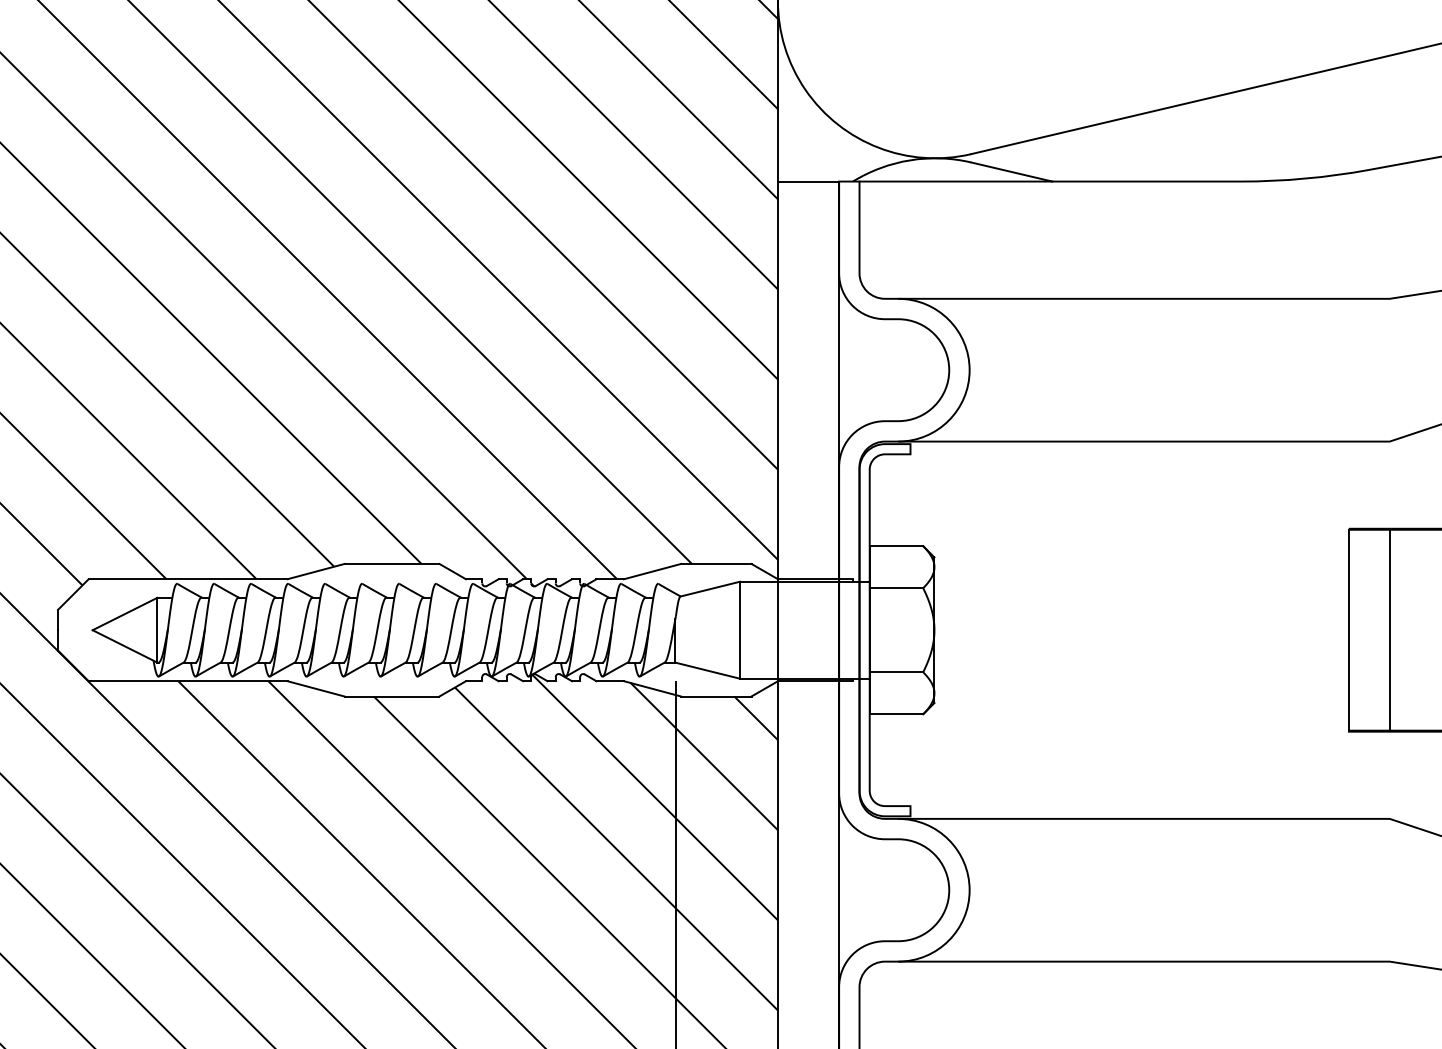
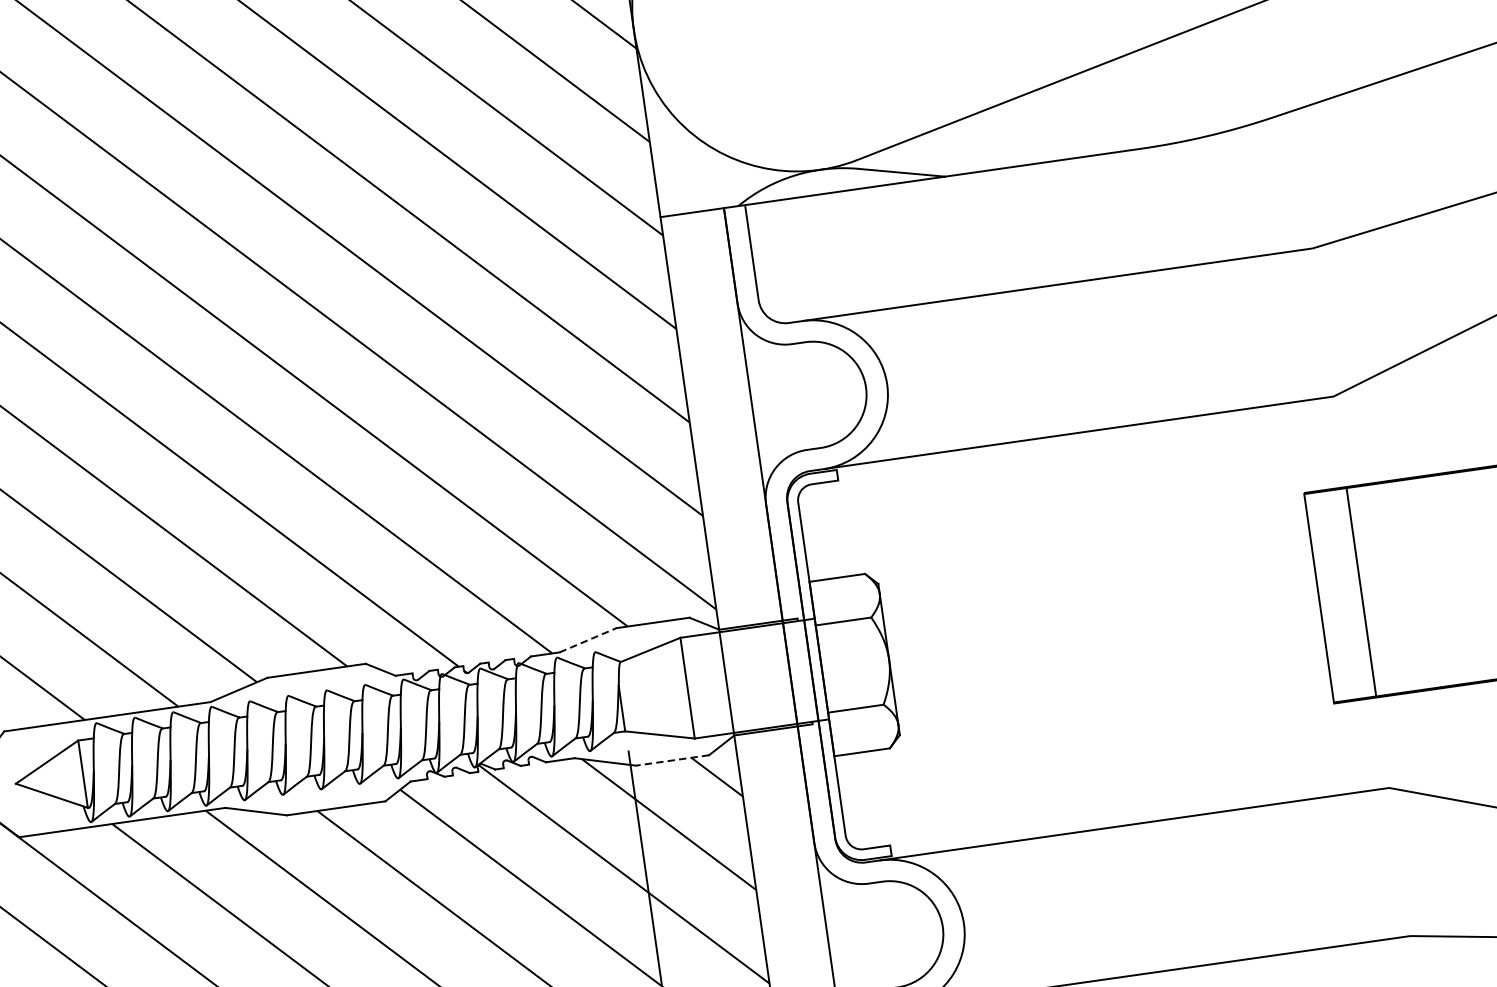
line: (652, 571) -> (587, 640), solid -> dashed
line: (715, 696) -> (671, 760), solid -> dashed

